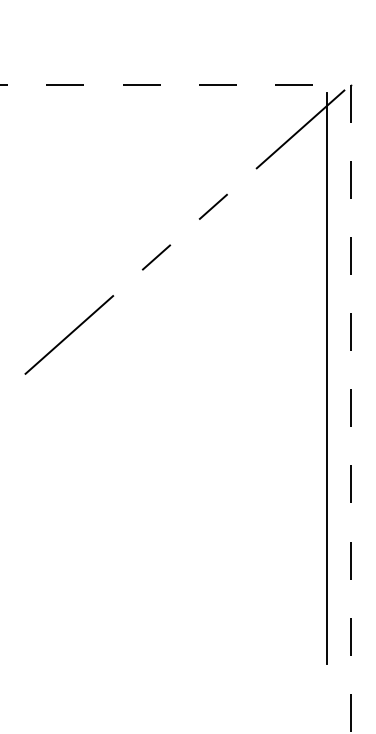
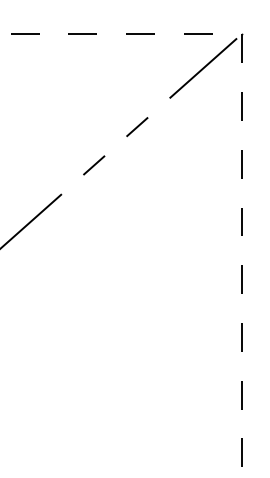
line: (326, 377) -> (223, 256), removed

